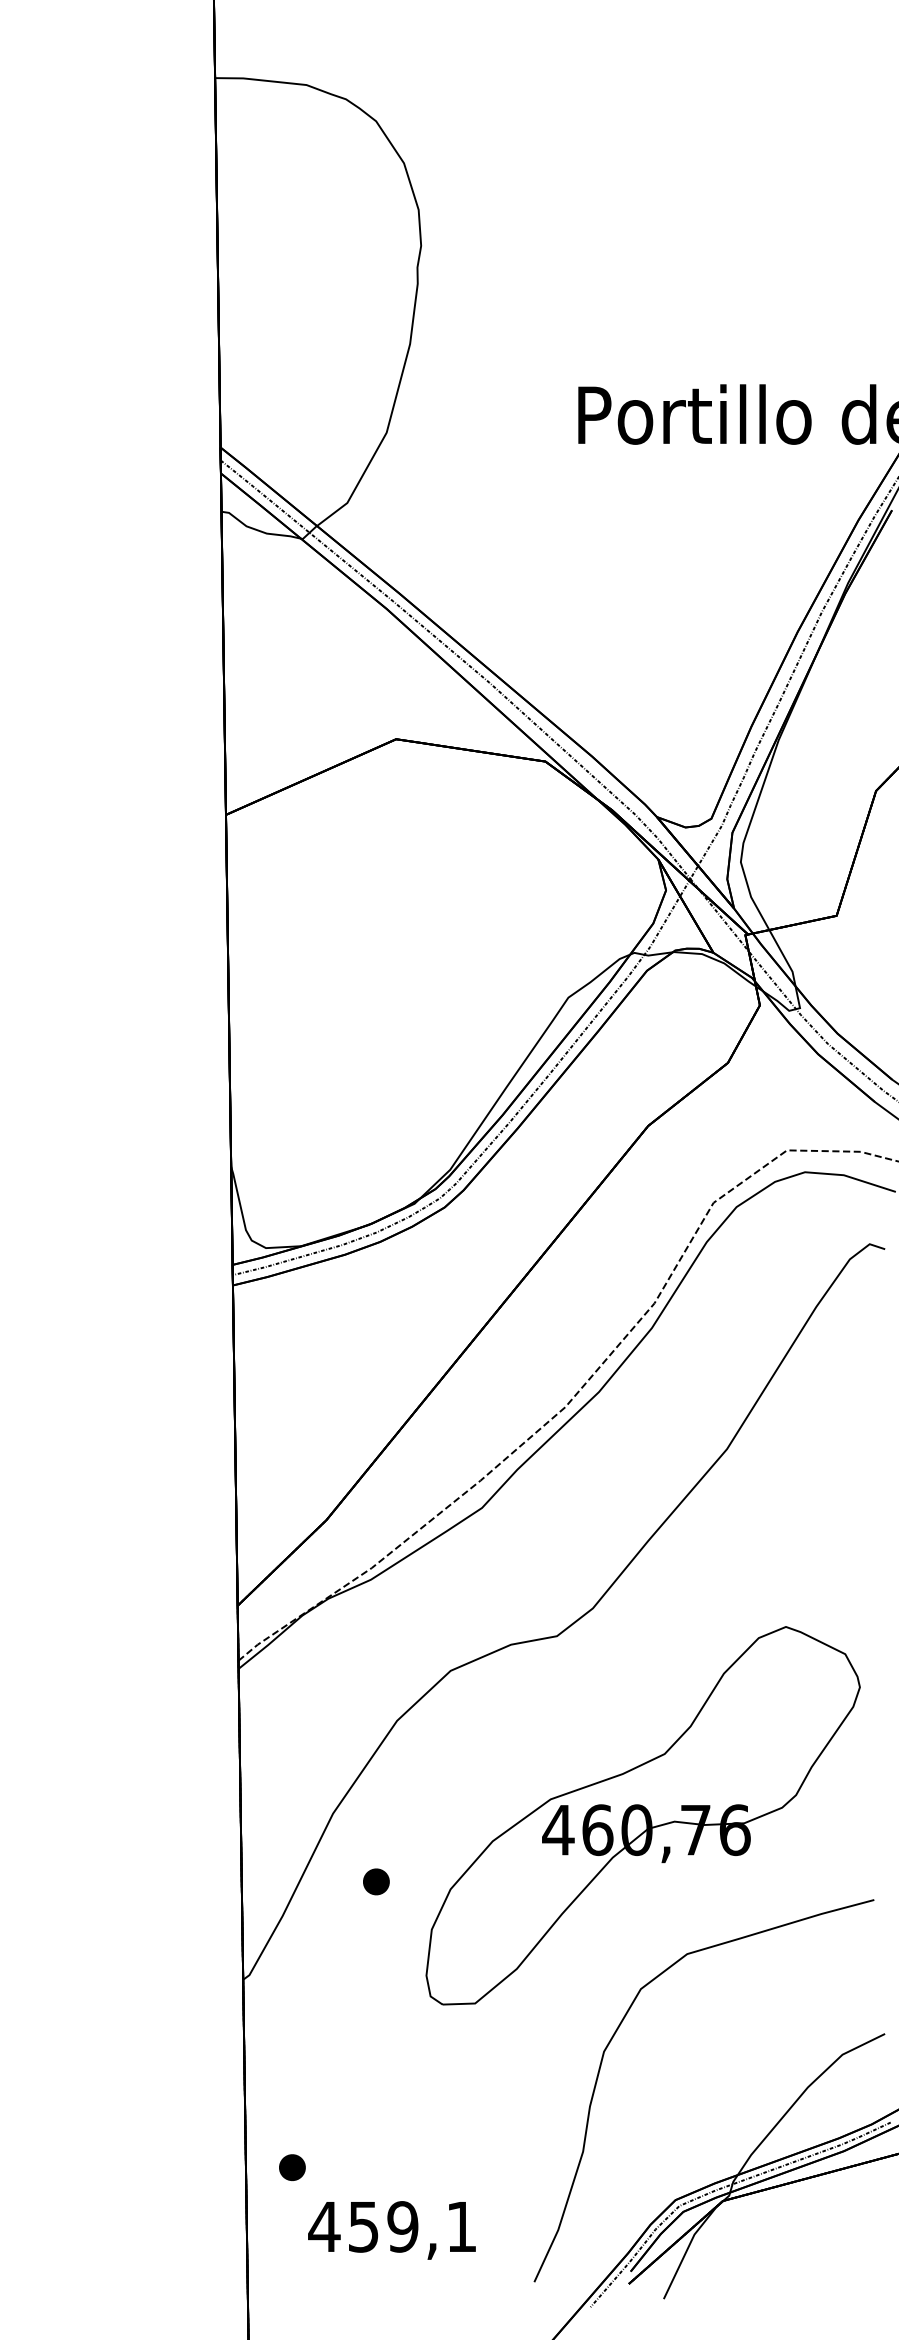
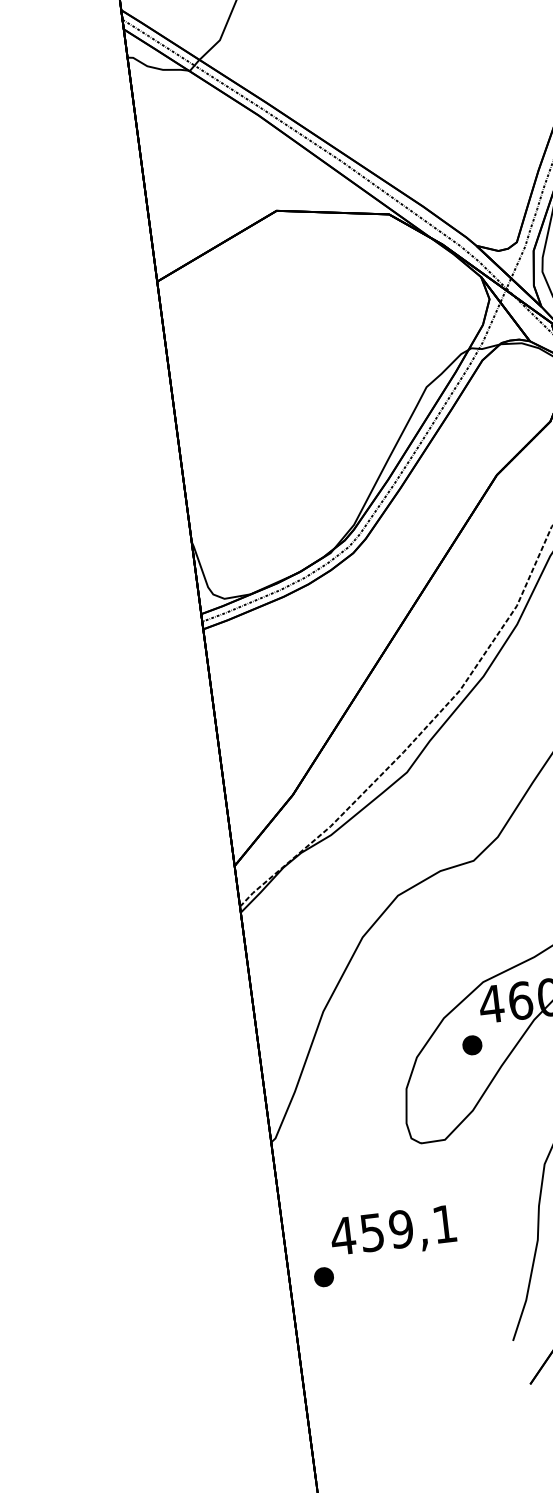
part: (376, 1881) -> (472, 1045), moved
text: (391, 2230) -> (393, 1232), moved

